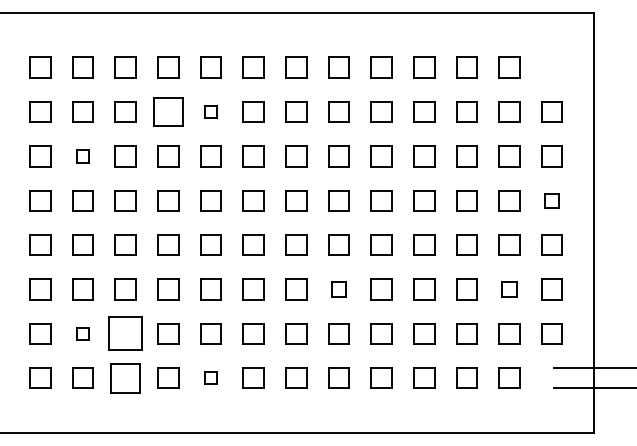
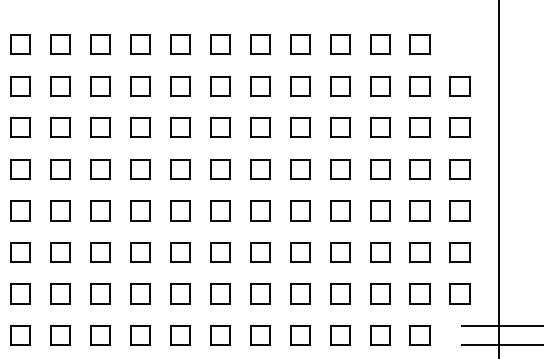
part: (168, 111) -> (100, 85), size x0.71
part: (210, 111) -> (139, 85), size x1.67
part: (82, 156) -> (19, 127), size x1.67
part: (551, 200) -> (459, 169), size x1.43
part: (338, 289) -> (259, 252), size x1.43
part: (509, 289) -> (420, 252), size x1.43
part: (82, 333) -> (19, 293), size x1.67
part: (125, 333) -> (60, 293), size x0.62
part: (125, 377) -> (60, 334), size x0.71
part: (210, 377) -> (139, 334), size x1.67

